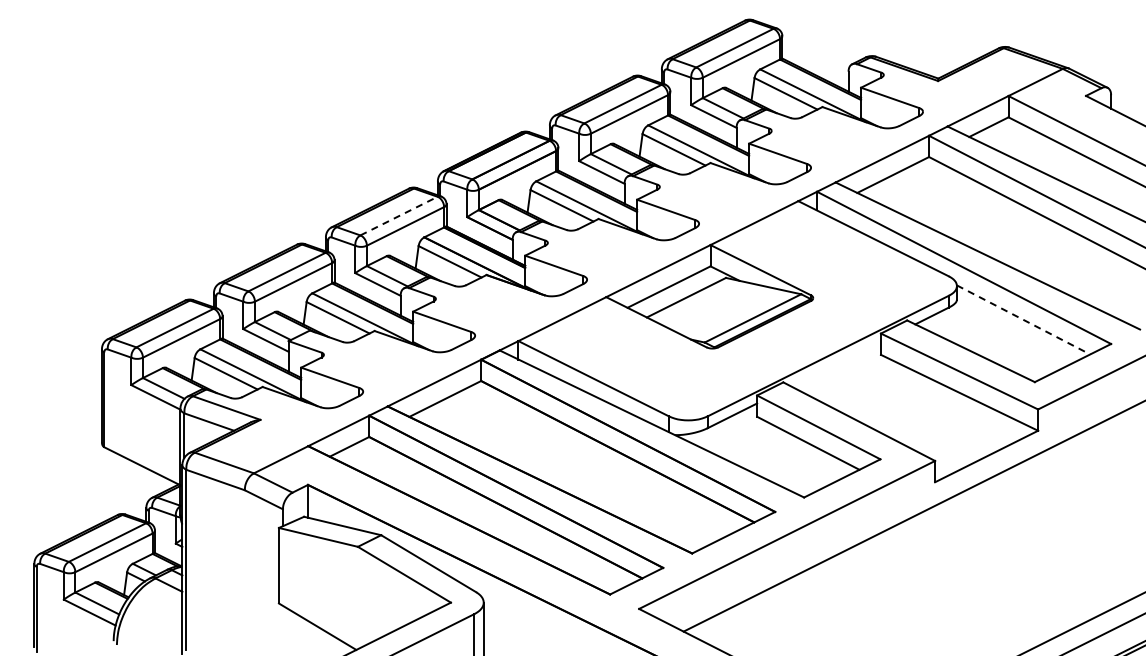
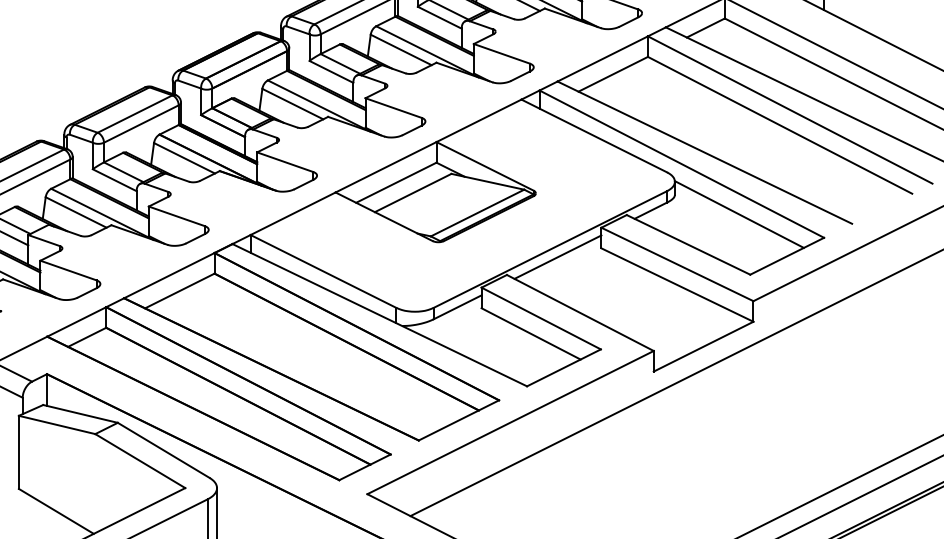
line: (399, 215) -> (135, 113), dashed -> solid
line: (1024, 320) -> (740, 215), dashed -> solid
line: (835, 363) -> (557, 256), added

